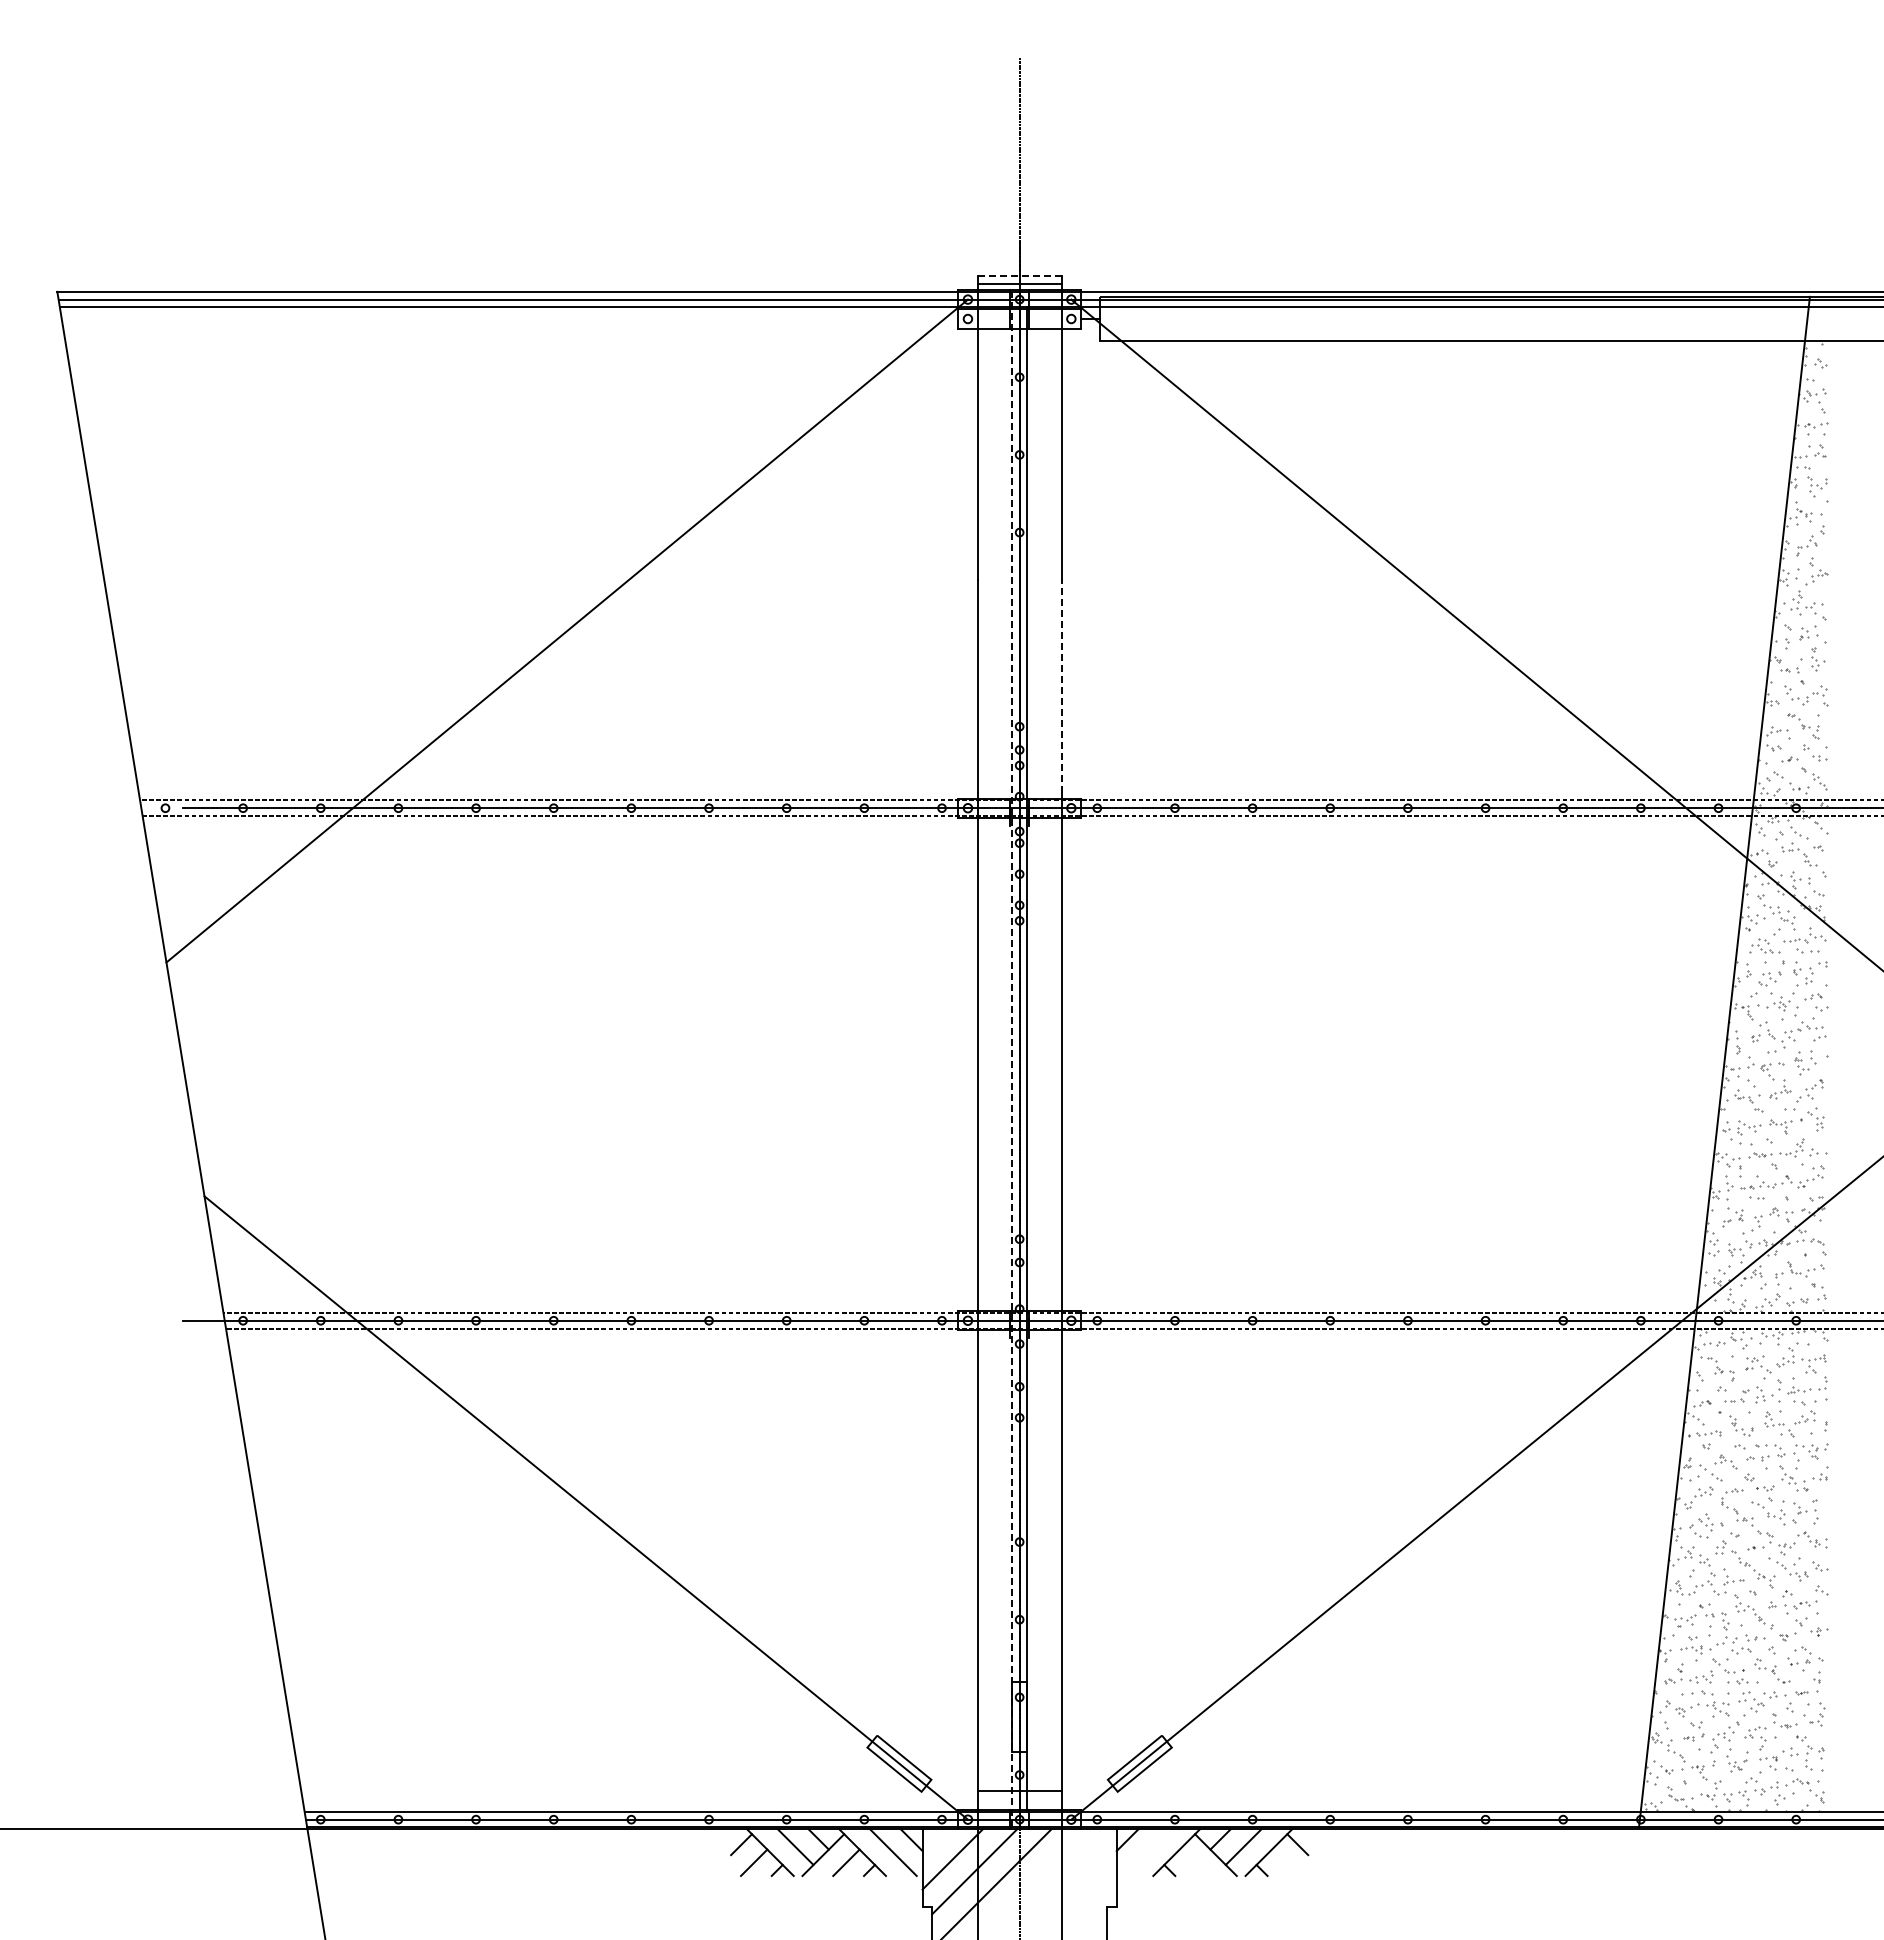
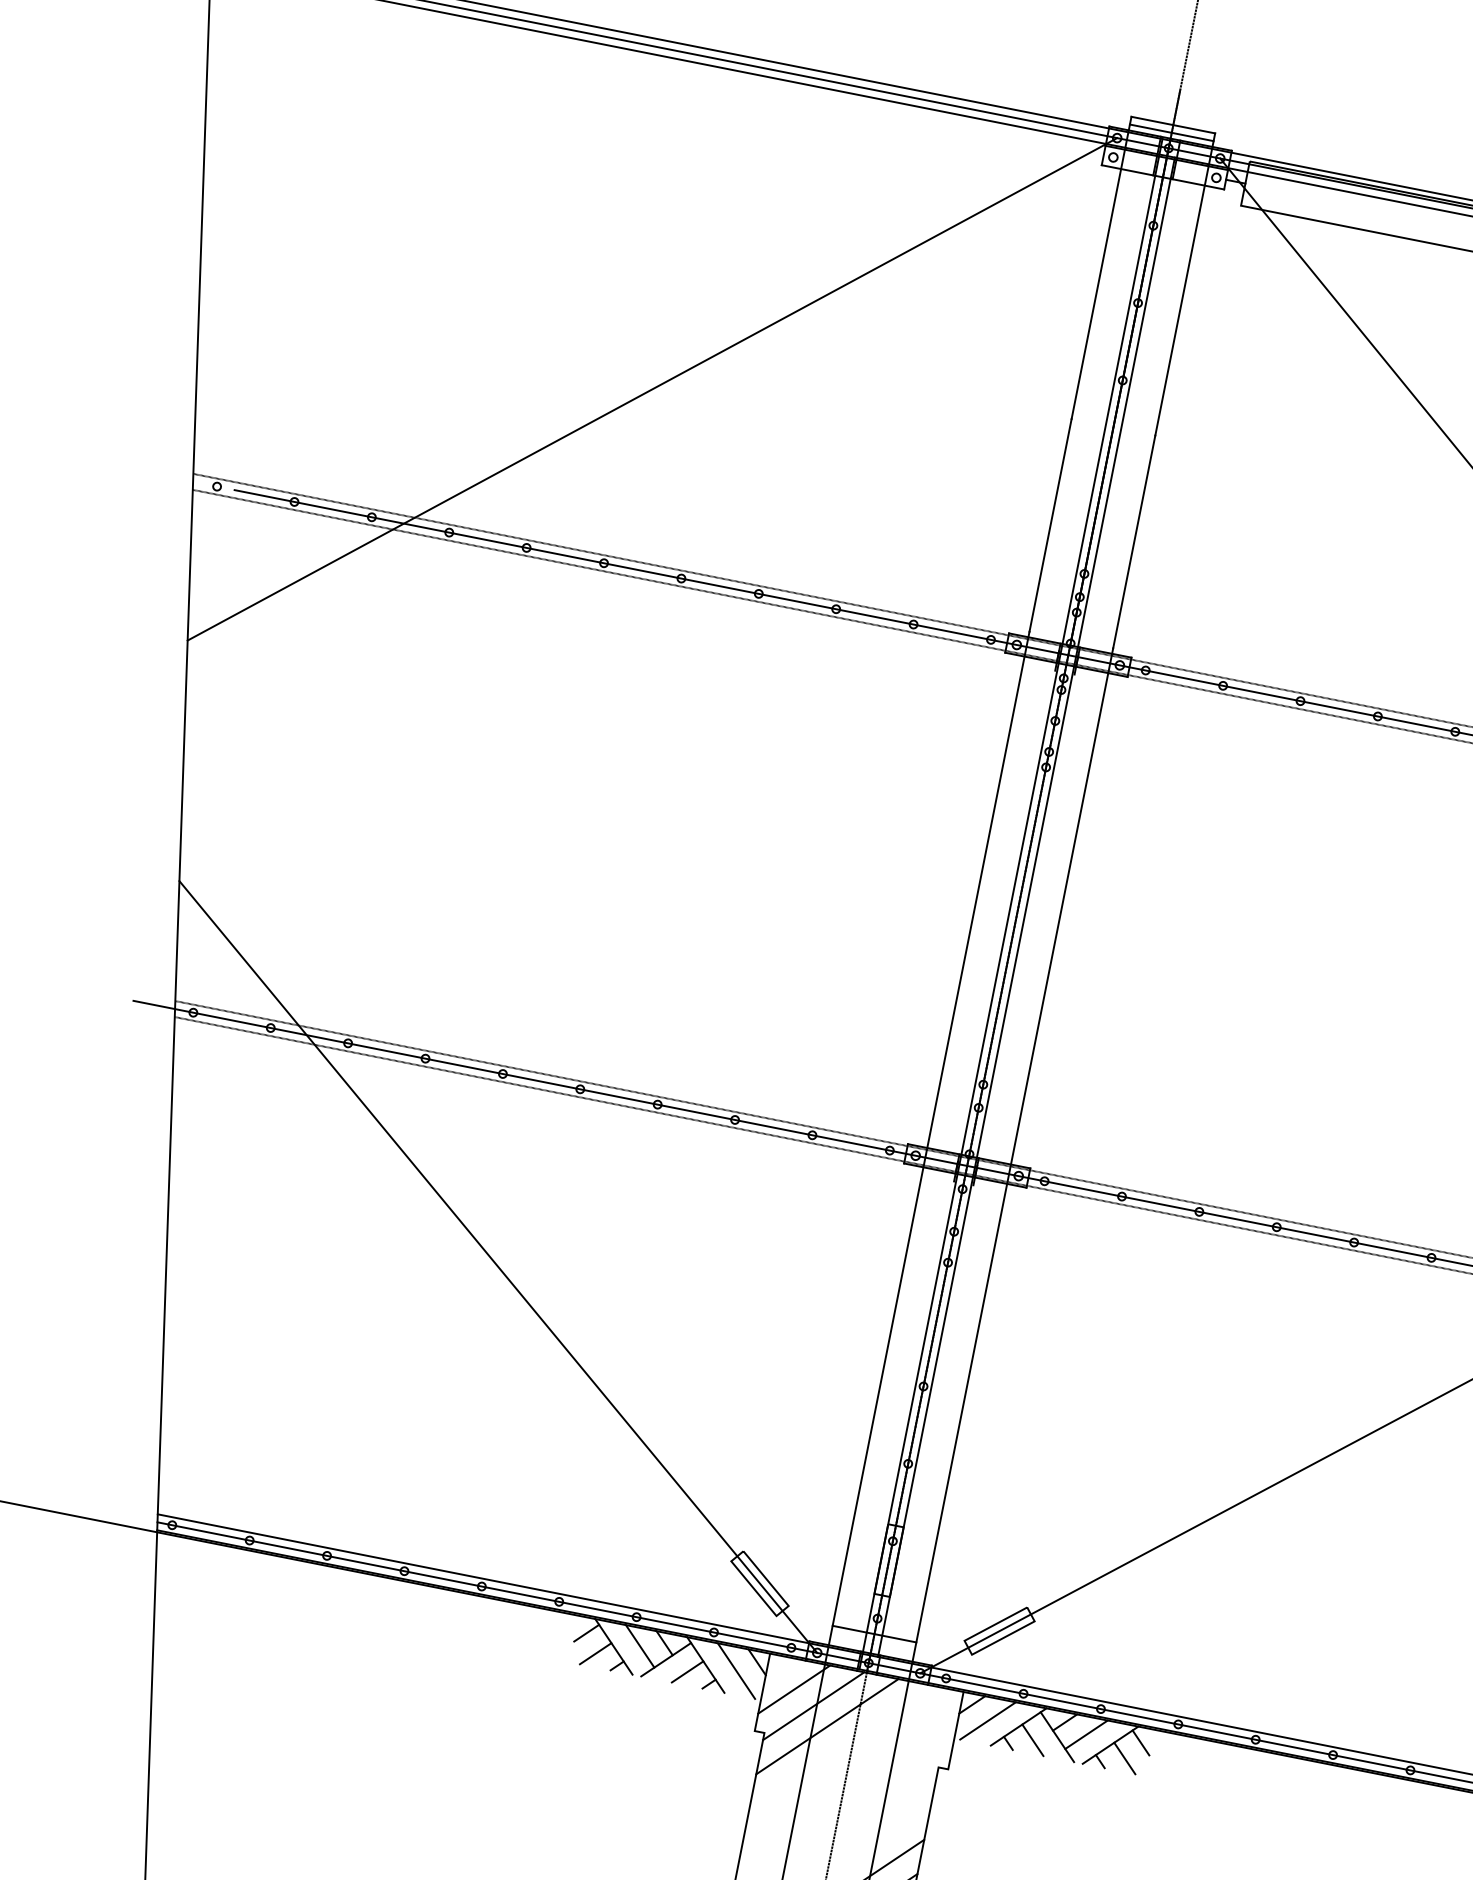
line: (1019, 276) -> (1173, 125), dashed -> solid
line: (1061, 686) -> (1134, 542), dashed -> solid
line: (1011, 1059) -> (1010, 903), dashed -> solid
line: (1145, 1852) -> (987, 1720), added
line: (1192, 1862) -> (1032, 1739), added
line: (1284, 1862) -> (1124, 1758), added

